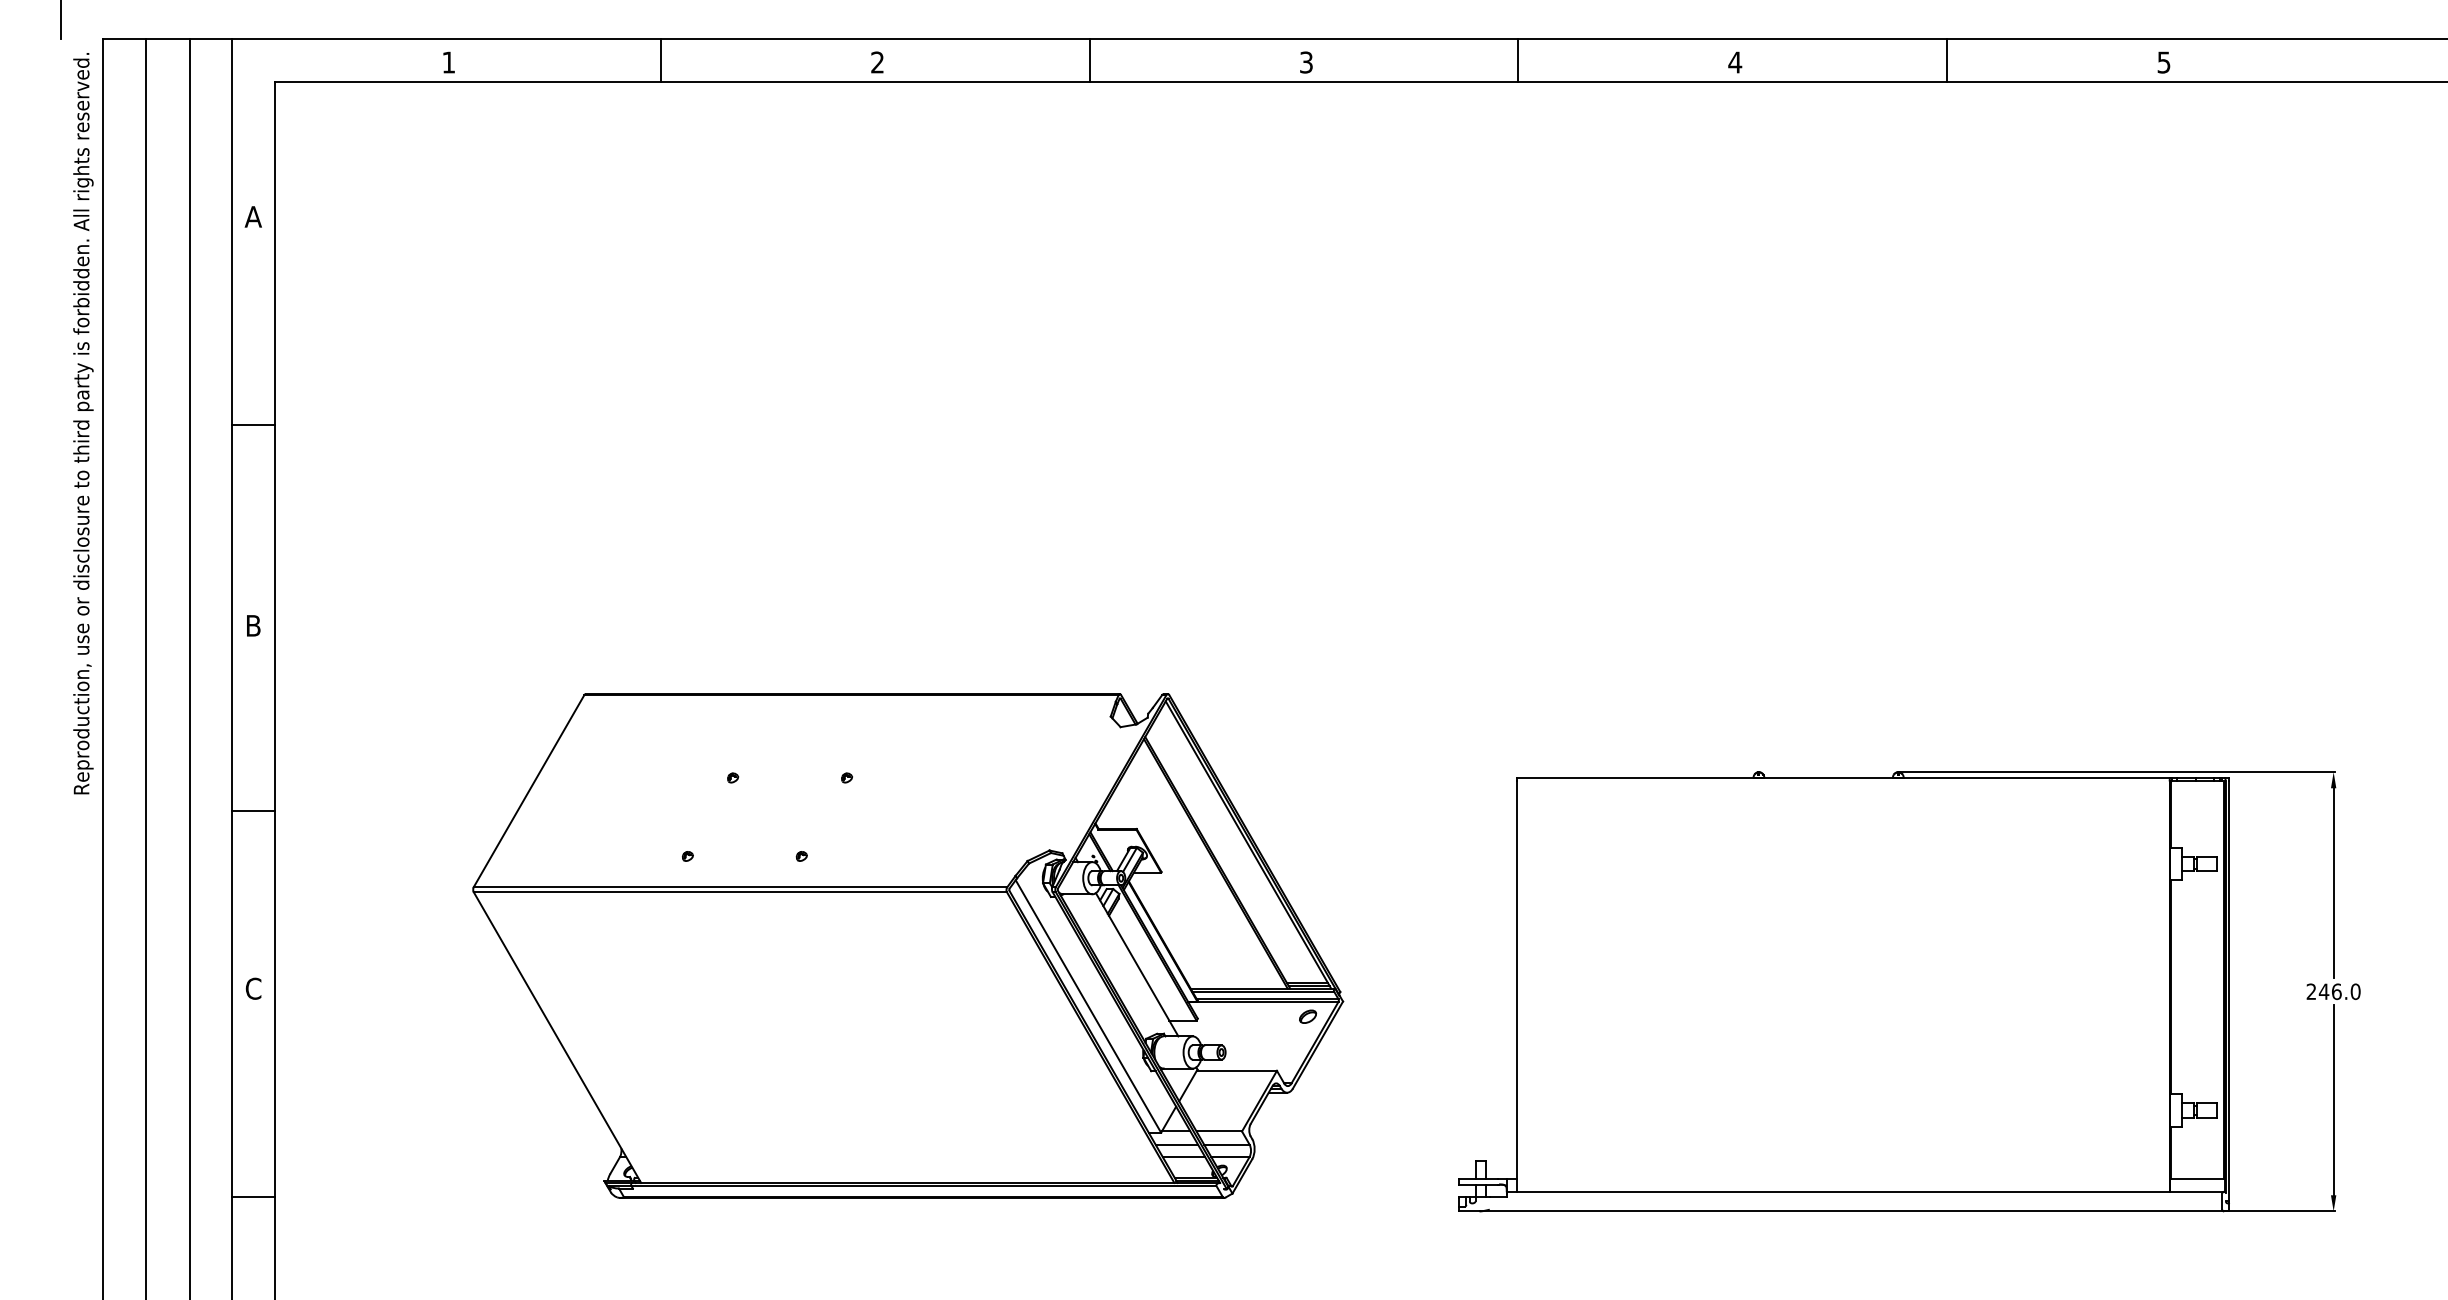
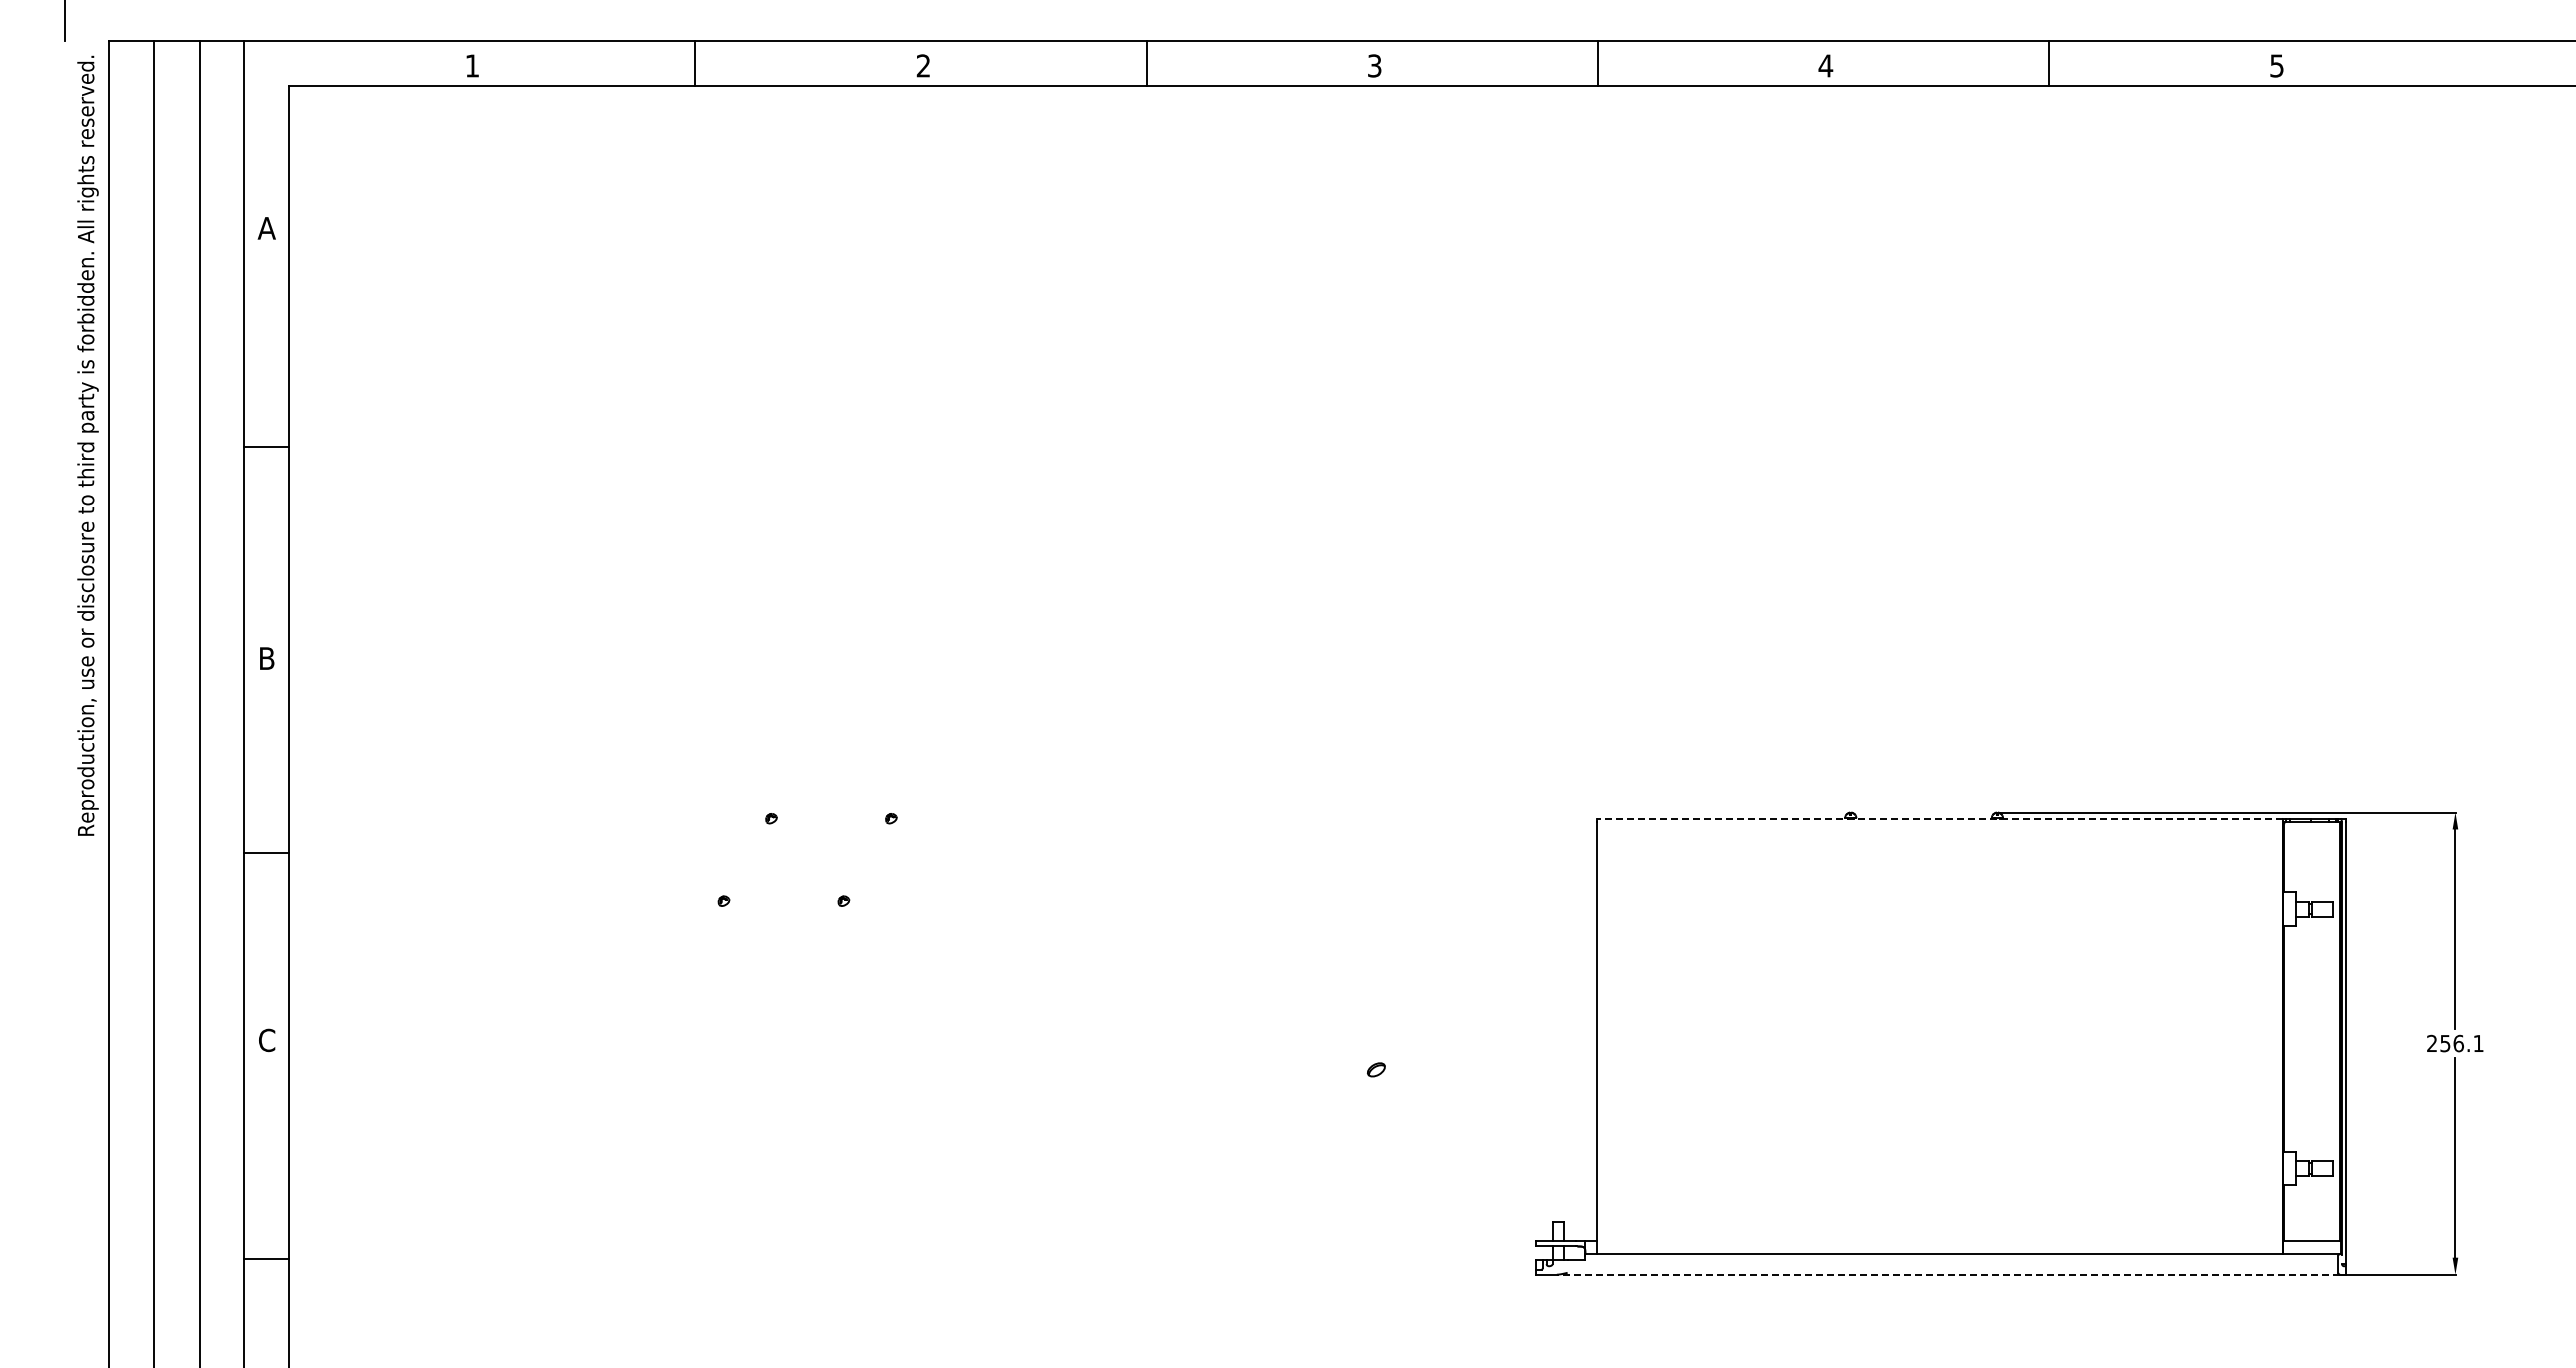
line: (1843, 777) -> (1939, 818), solid -> dashed
part: (907, 946) -> (955, 995), removed
text: (2339, 991) -> (2461, 1043), 246.0 -> 256.1
line: (1851, 1211) -> (1948, 1274), solid -> dashed

